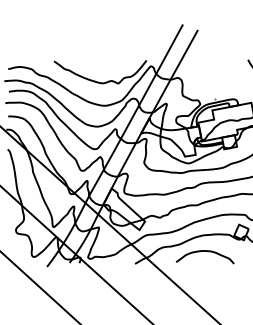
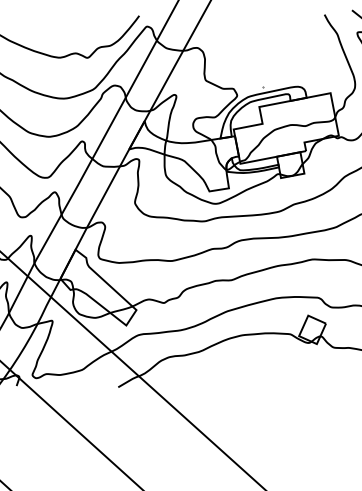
curve: (204, 251) -> (244, 364), removed

